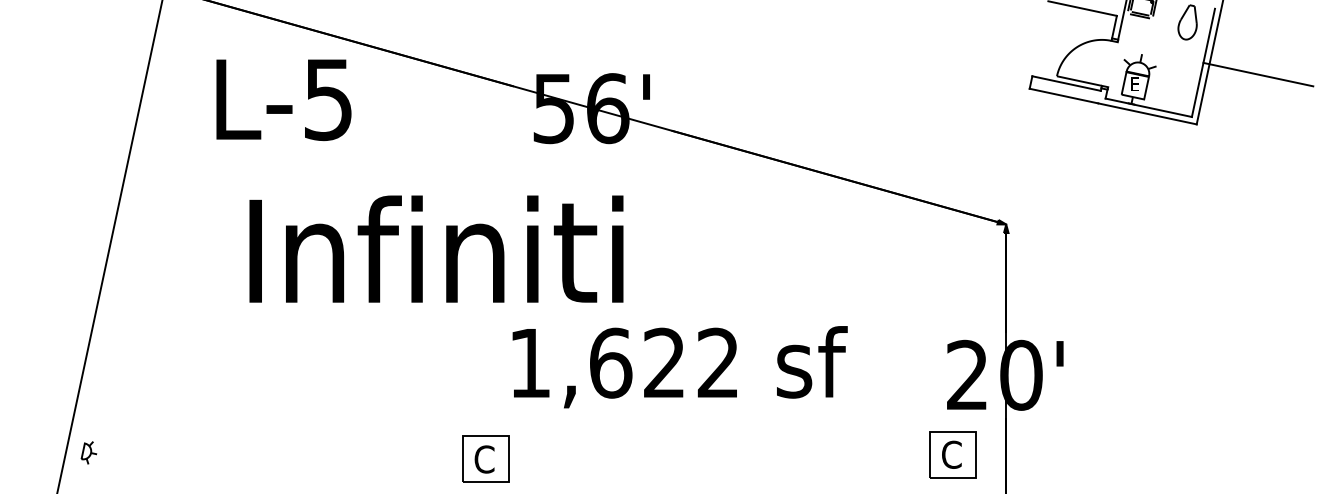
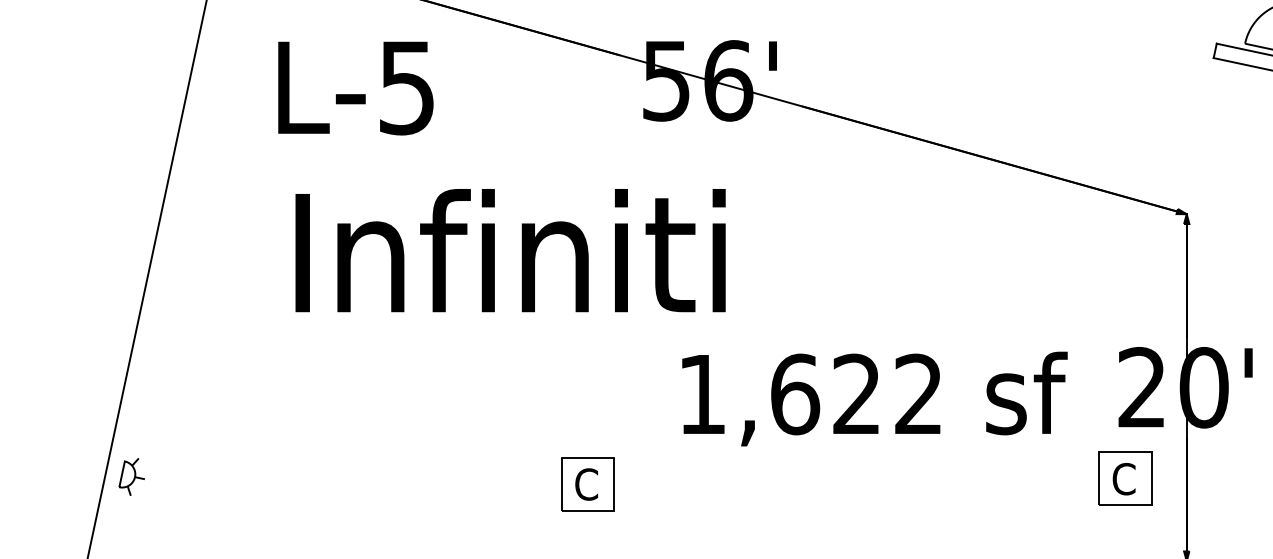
text: (283, 99) -> (355, 87), moved
text: (436, 248) -> (510, 249), moved
text: (679, 367) -> (874, 399), moved
part: (88, 452) -> (131, 476), size x1.43

